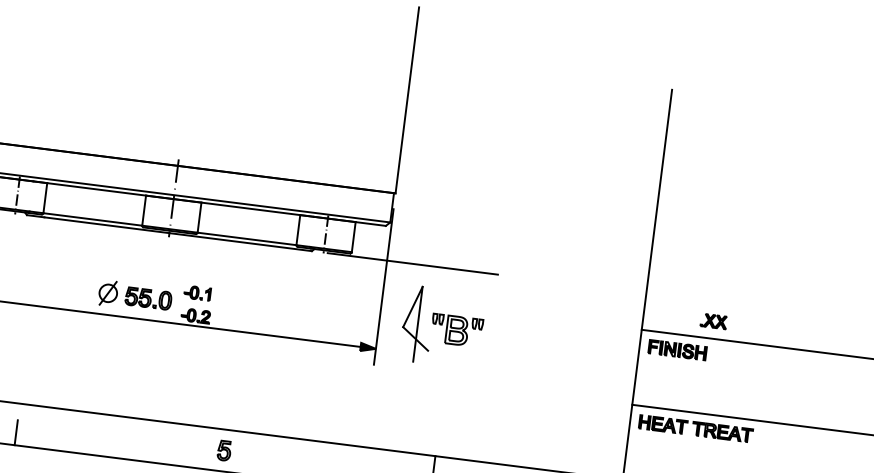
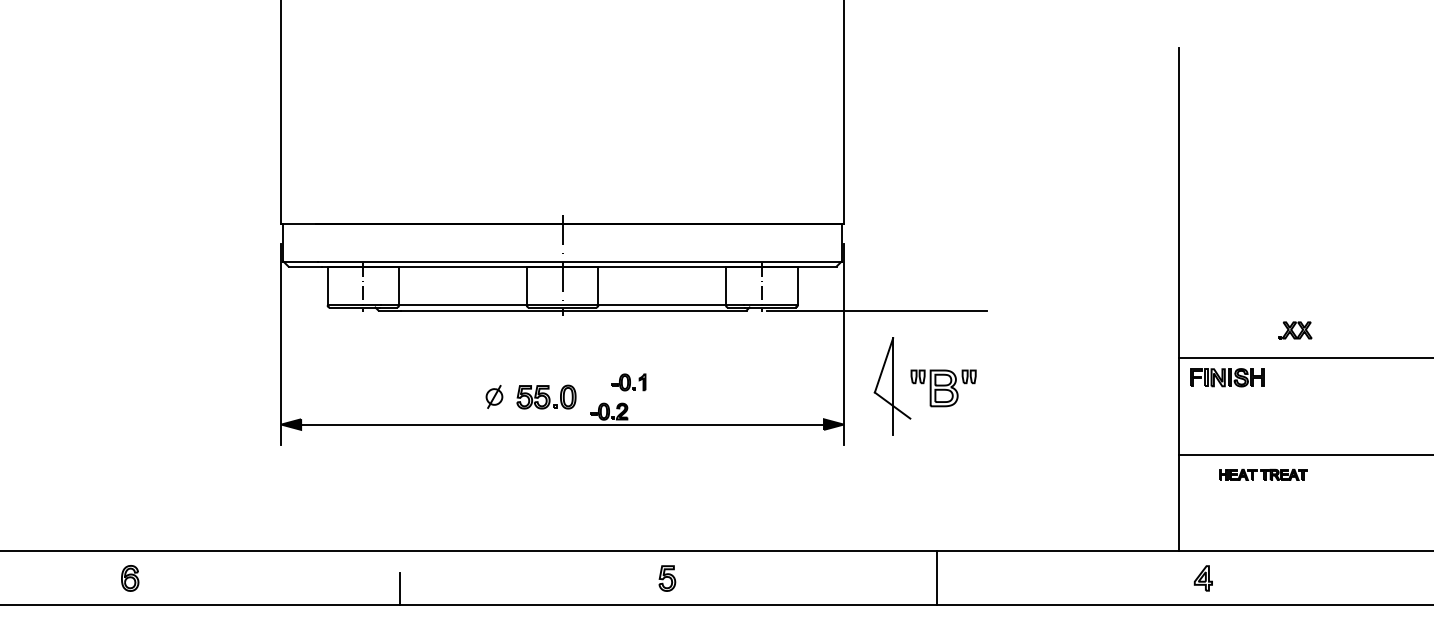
part: (108, 292) -> (494, 396), size x0.7
part: (197, 293) -> (628, 382), moved
part: (714, 321) -> (1295, 330), moved
part: (695, 428) -> (1263, 474), size x0.6

